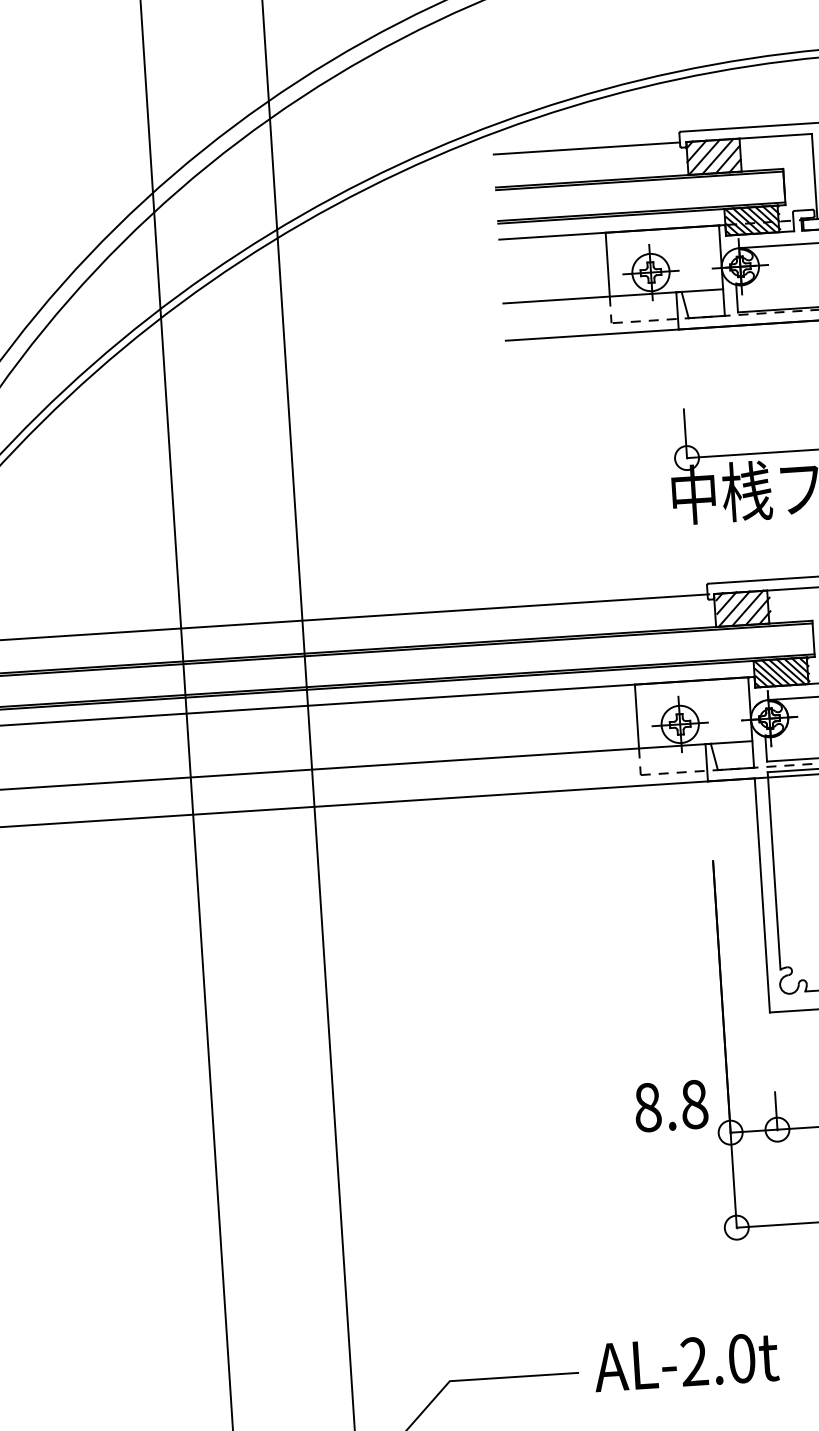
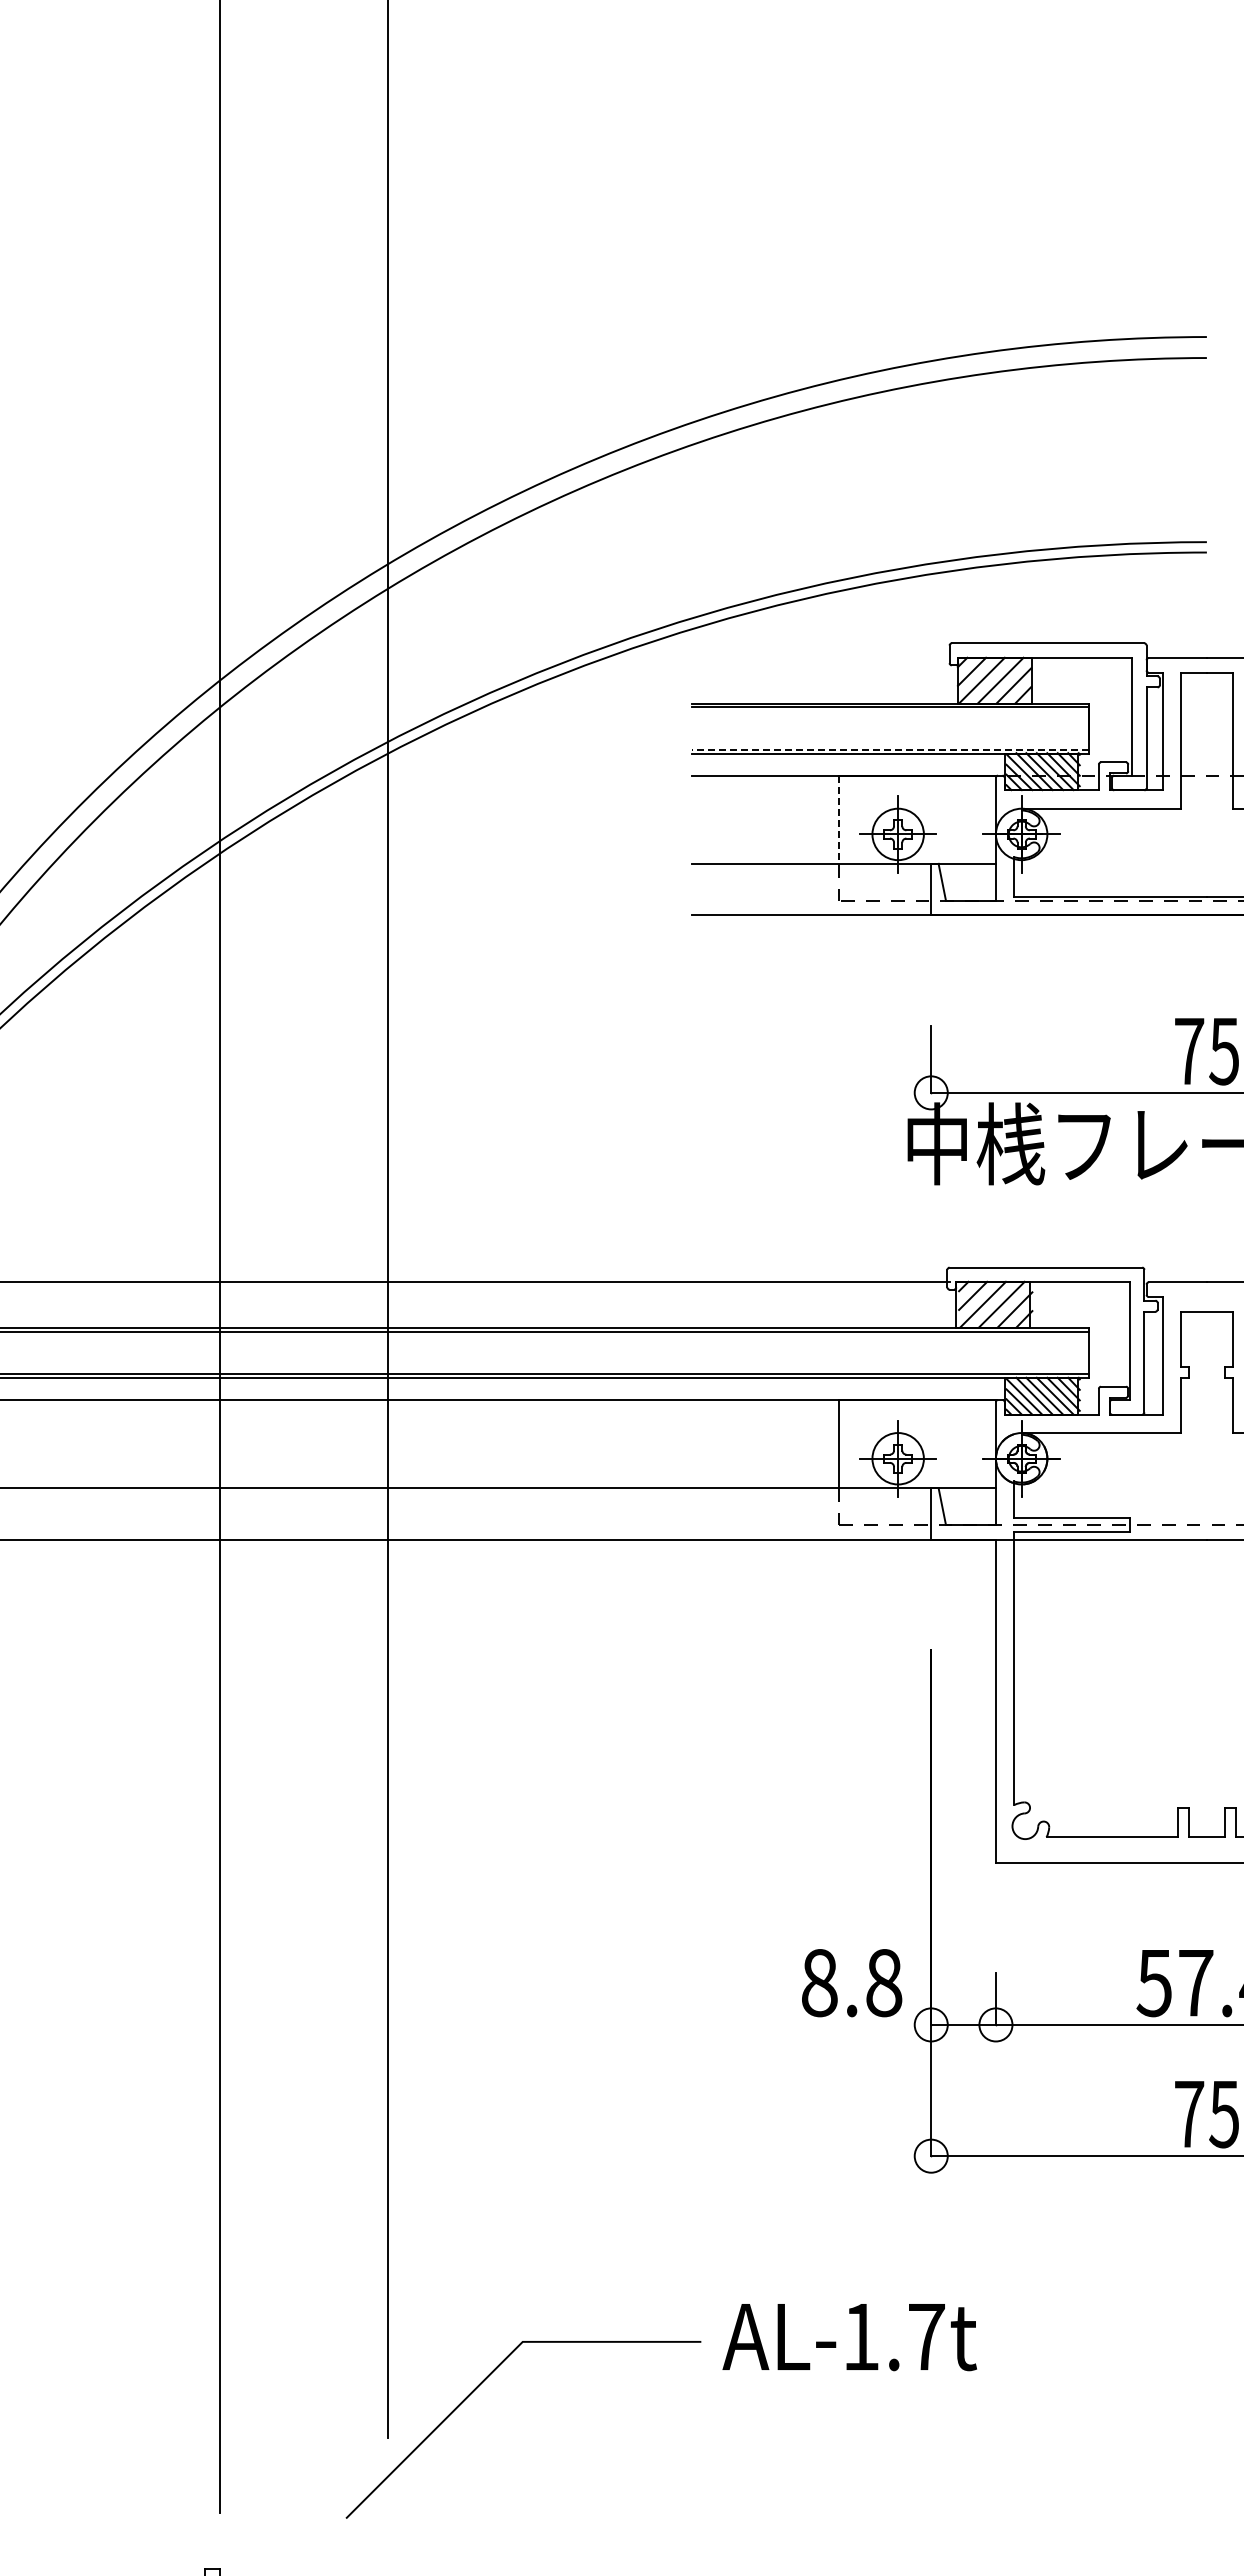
line: (586, 148) -> (820, 658), removed
line: (641, 211) -> (890, 749), solid -> dashed
line: (607, 265) -> (839, 820), solid -> dashed
text: (717, 1359) -> (893, 2336), AL-2.0t -> AL-1.7t

